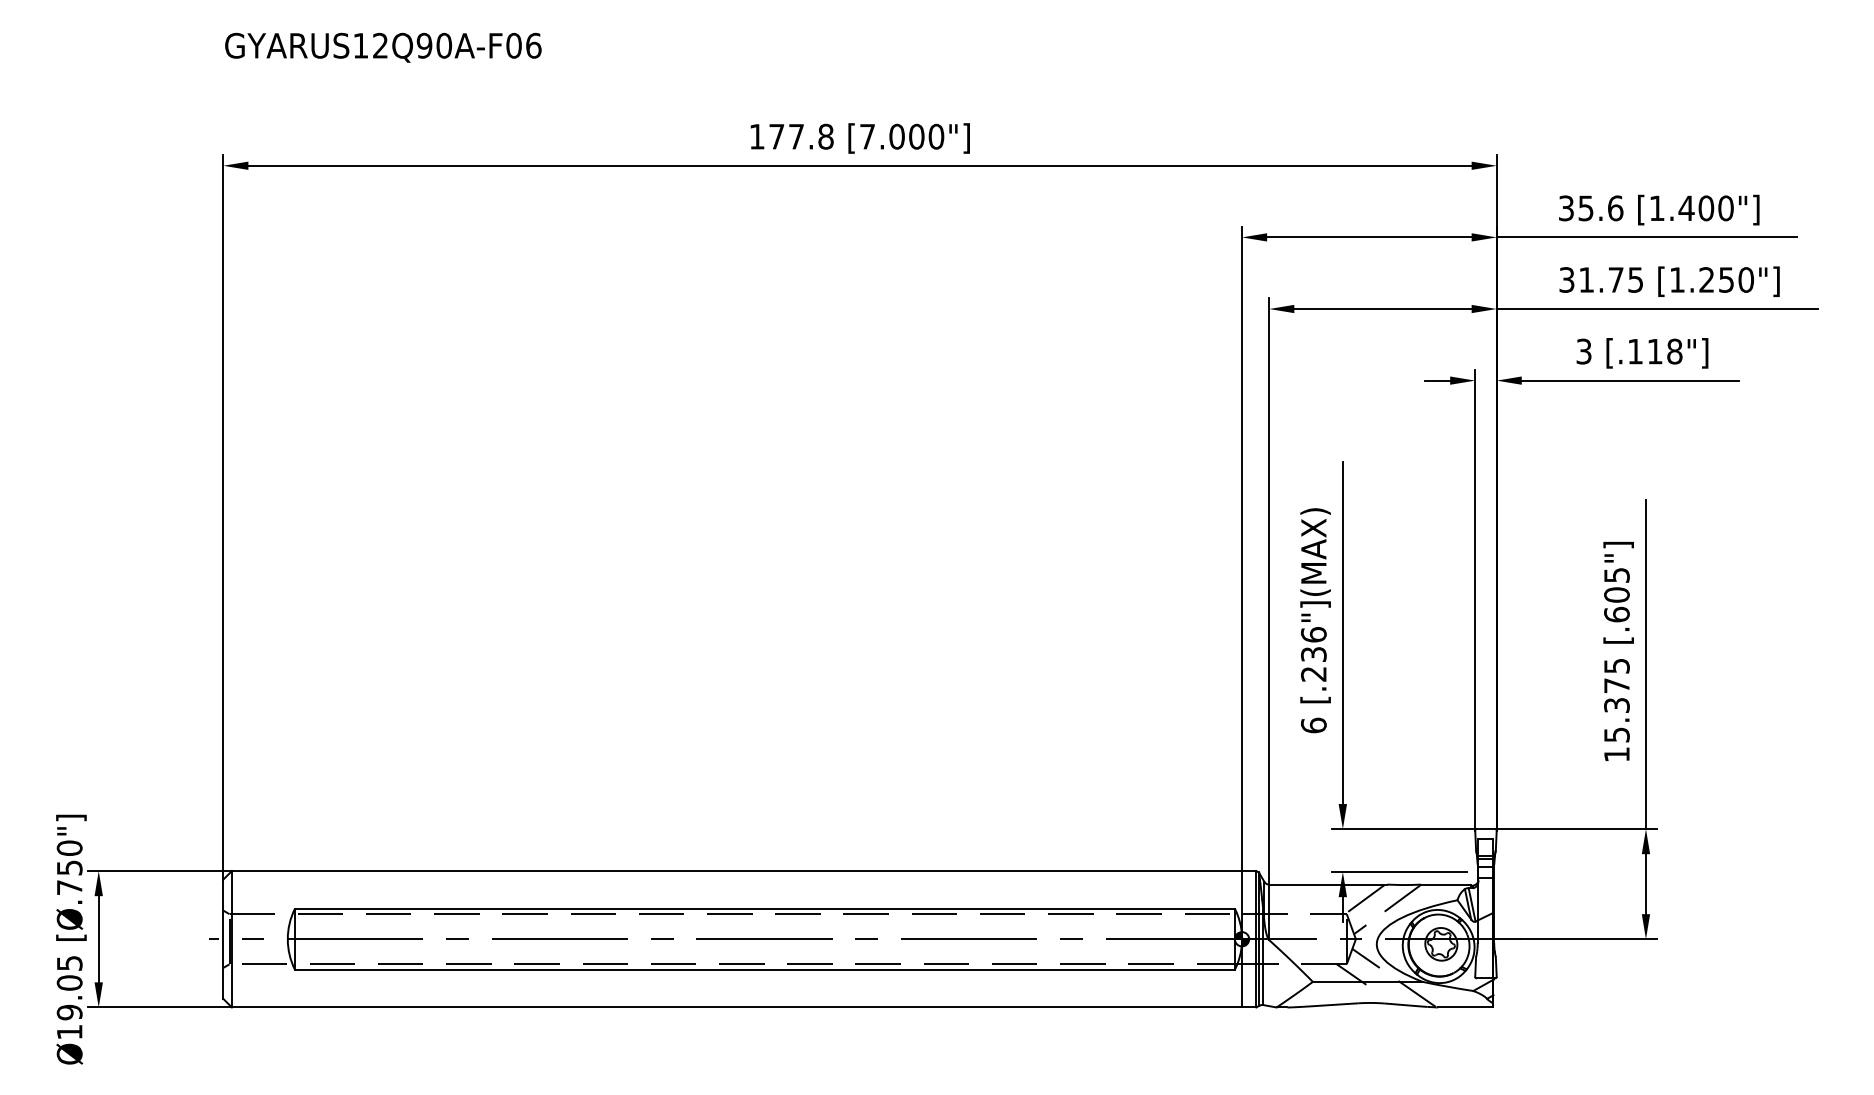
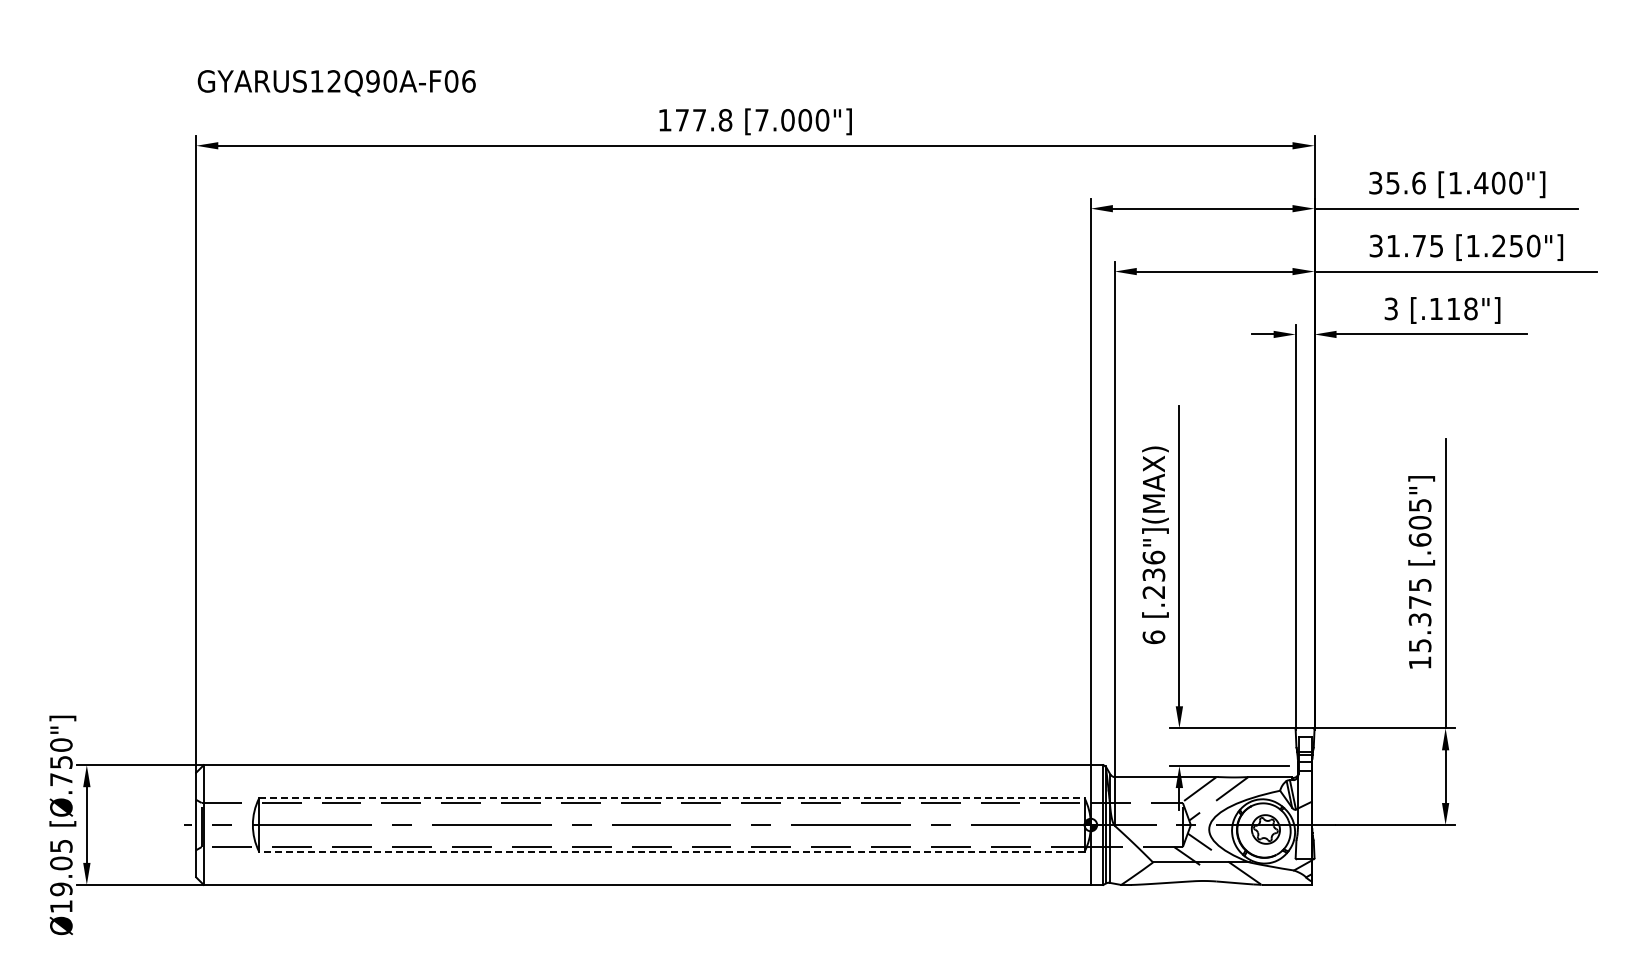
text: (383, 48) -> (336, 83), moved
line: (764, 909) -> (671, 798), solid -> dashed
line: (764, 969) -> (671, 851), solid -> dashed

